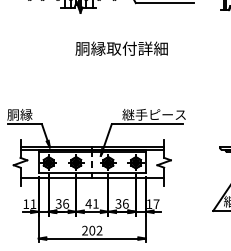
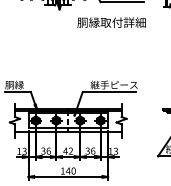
text: (121, 48) -> (111, 22), moved
text: (95, 203) -> (70, 150), 41 -> 42
text: (33, 204) -> (24, 151), 11 -> 13
text: (156, 204) -> (115, 151), 17 -> 13
text: (92, 230) -> (68, 170), 202 -> 140

